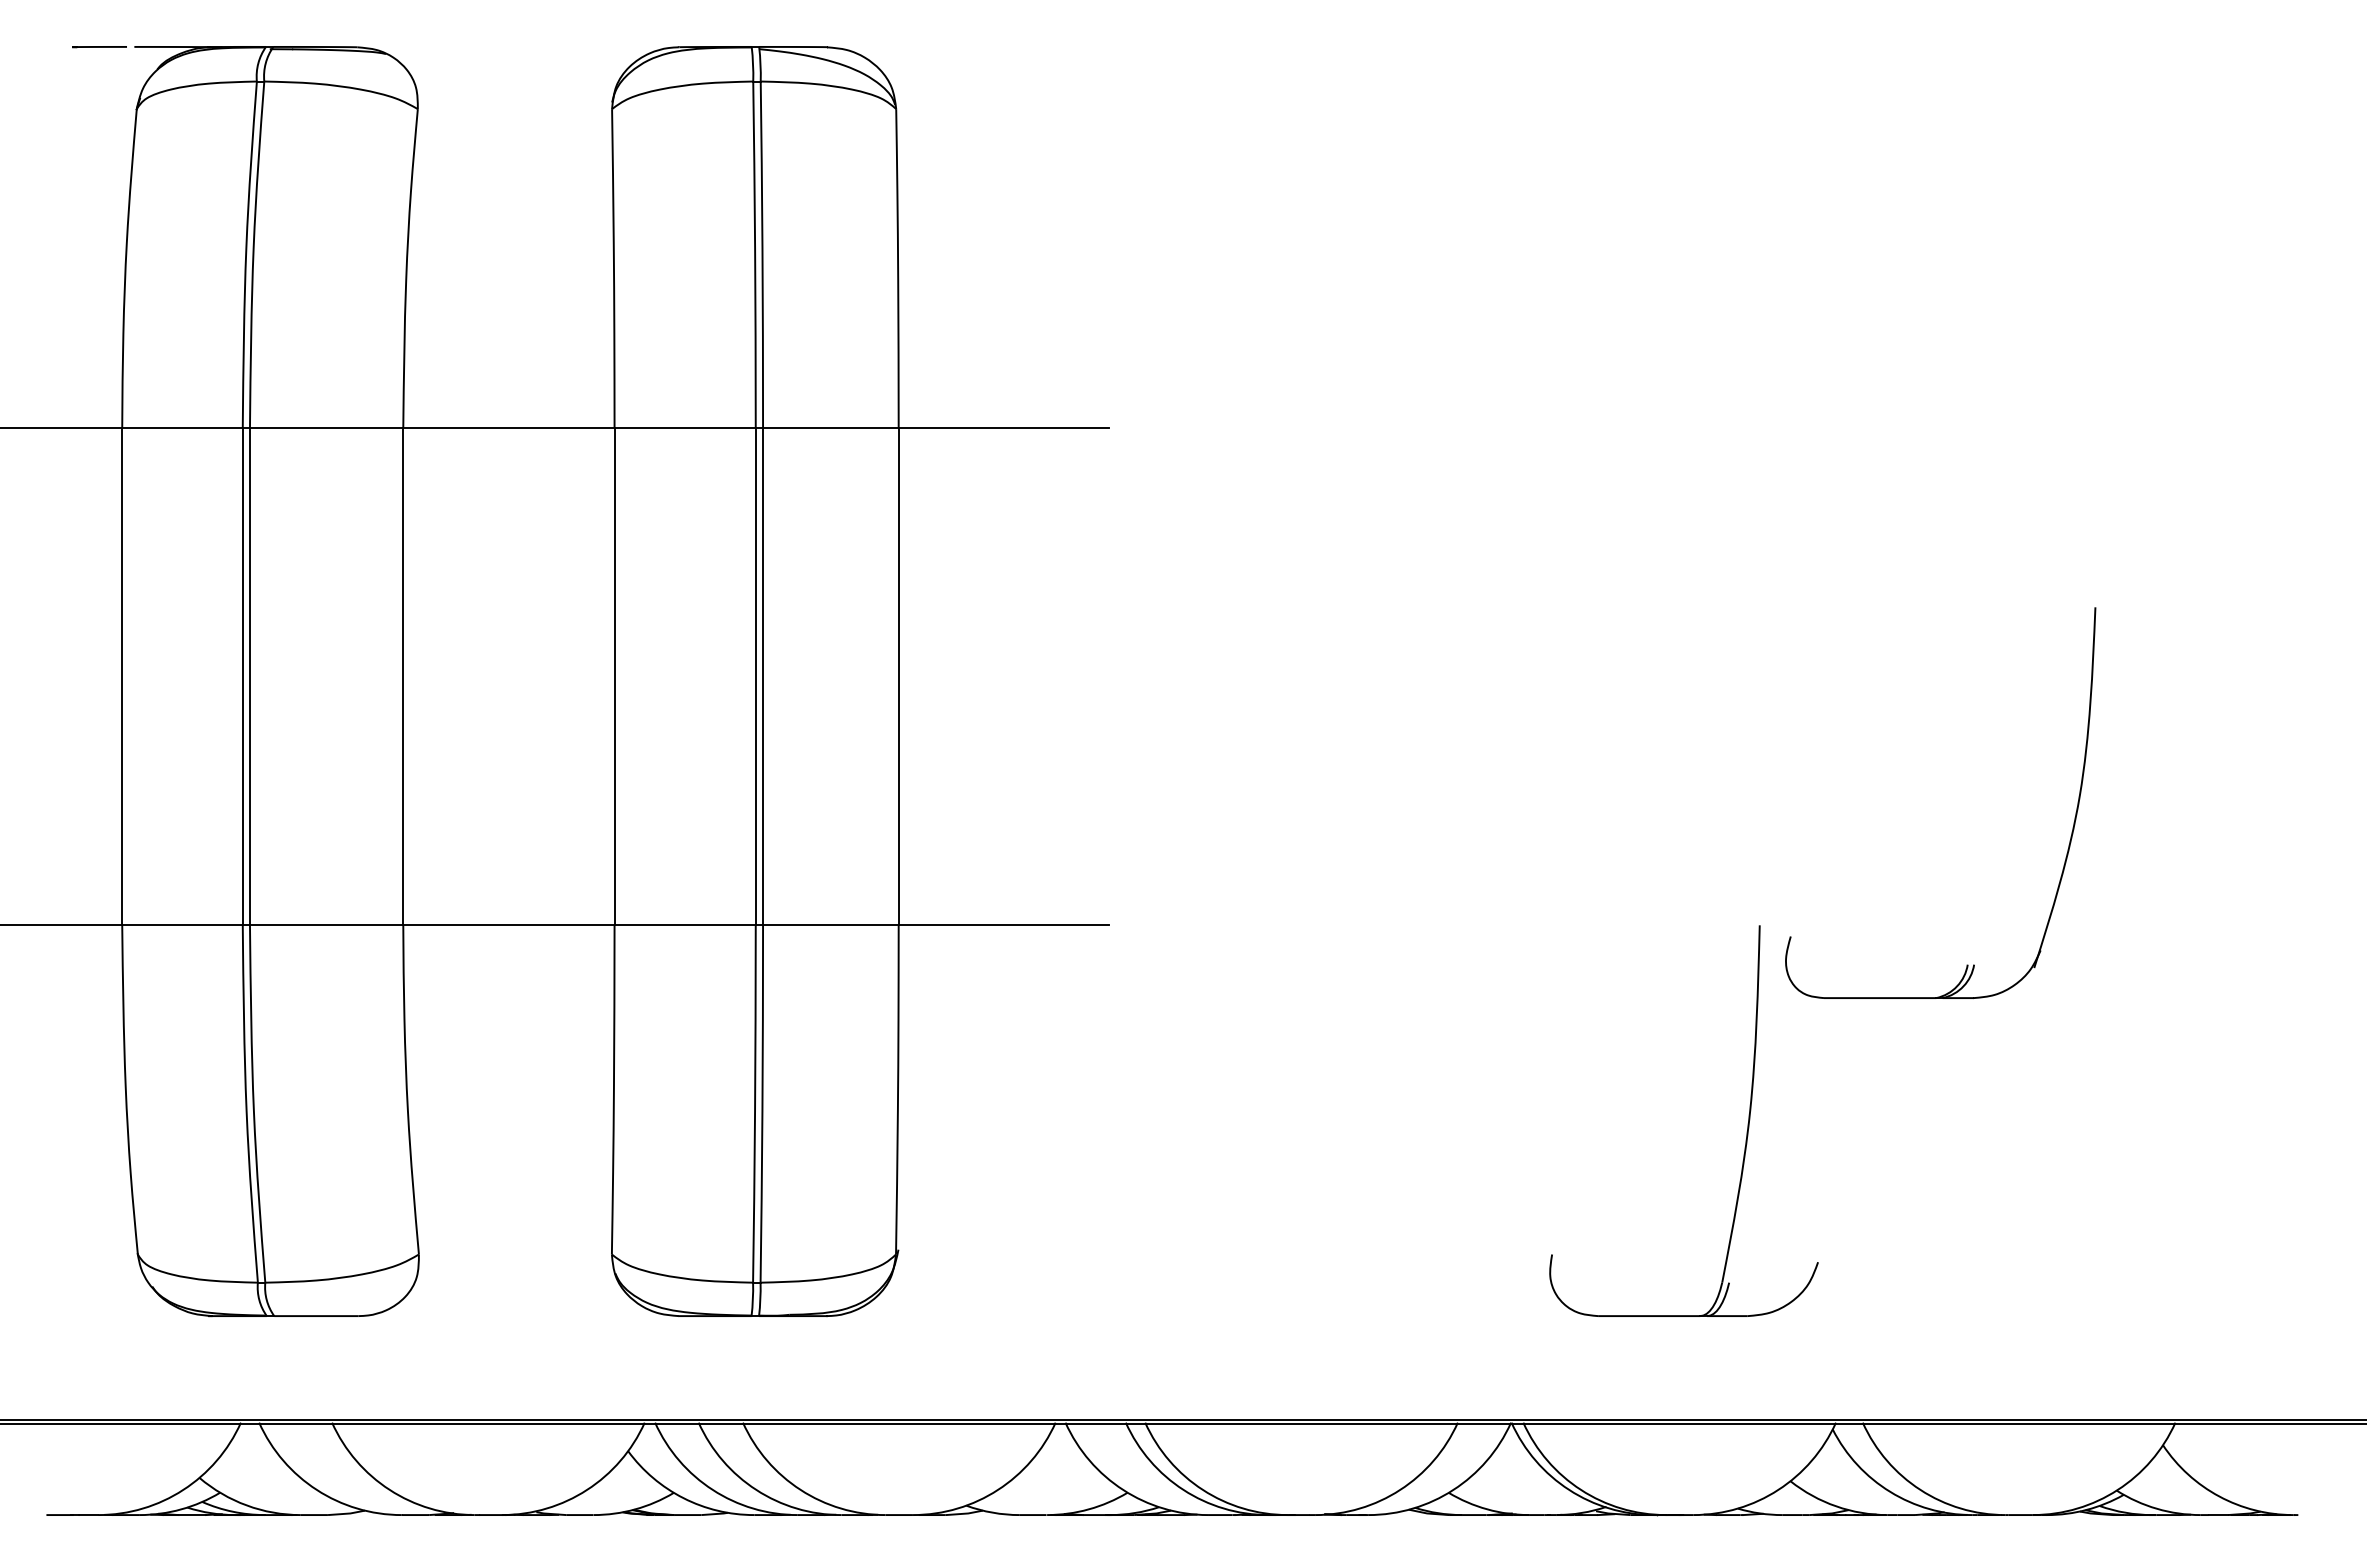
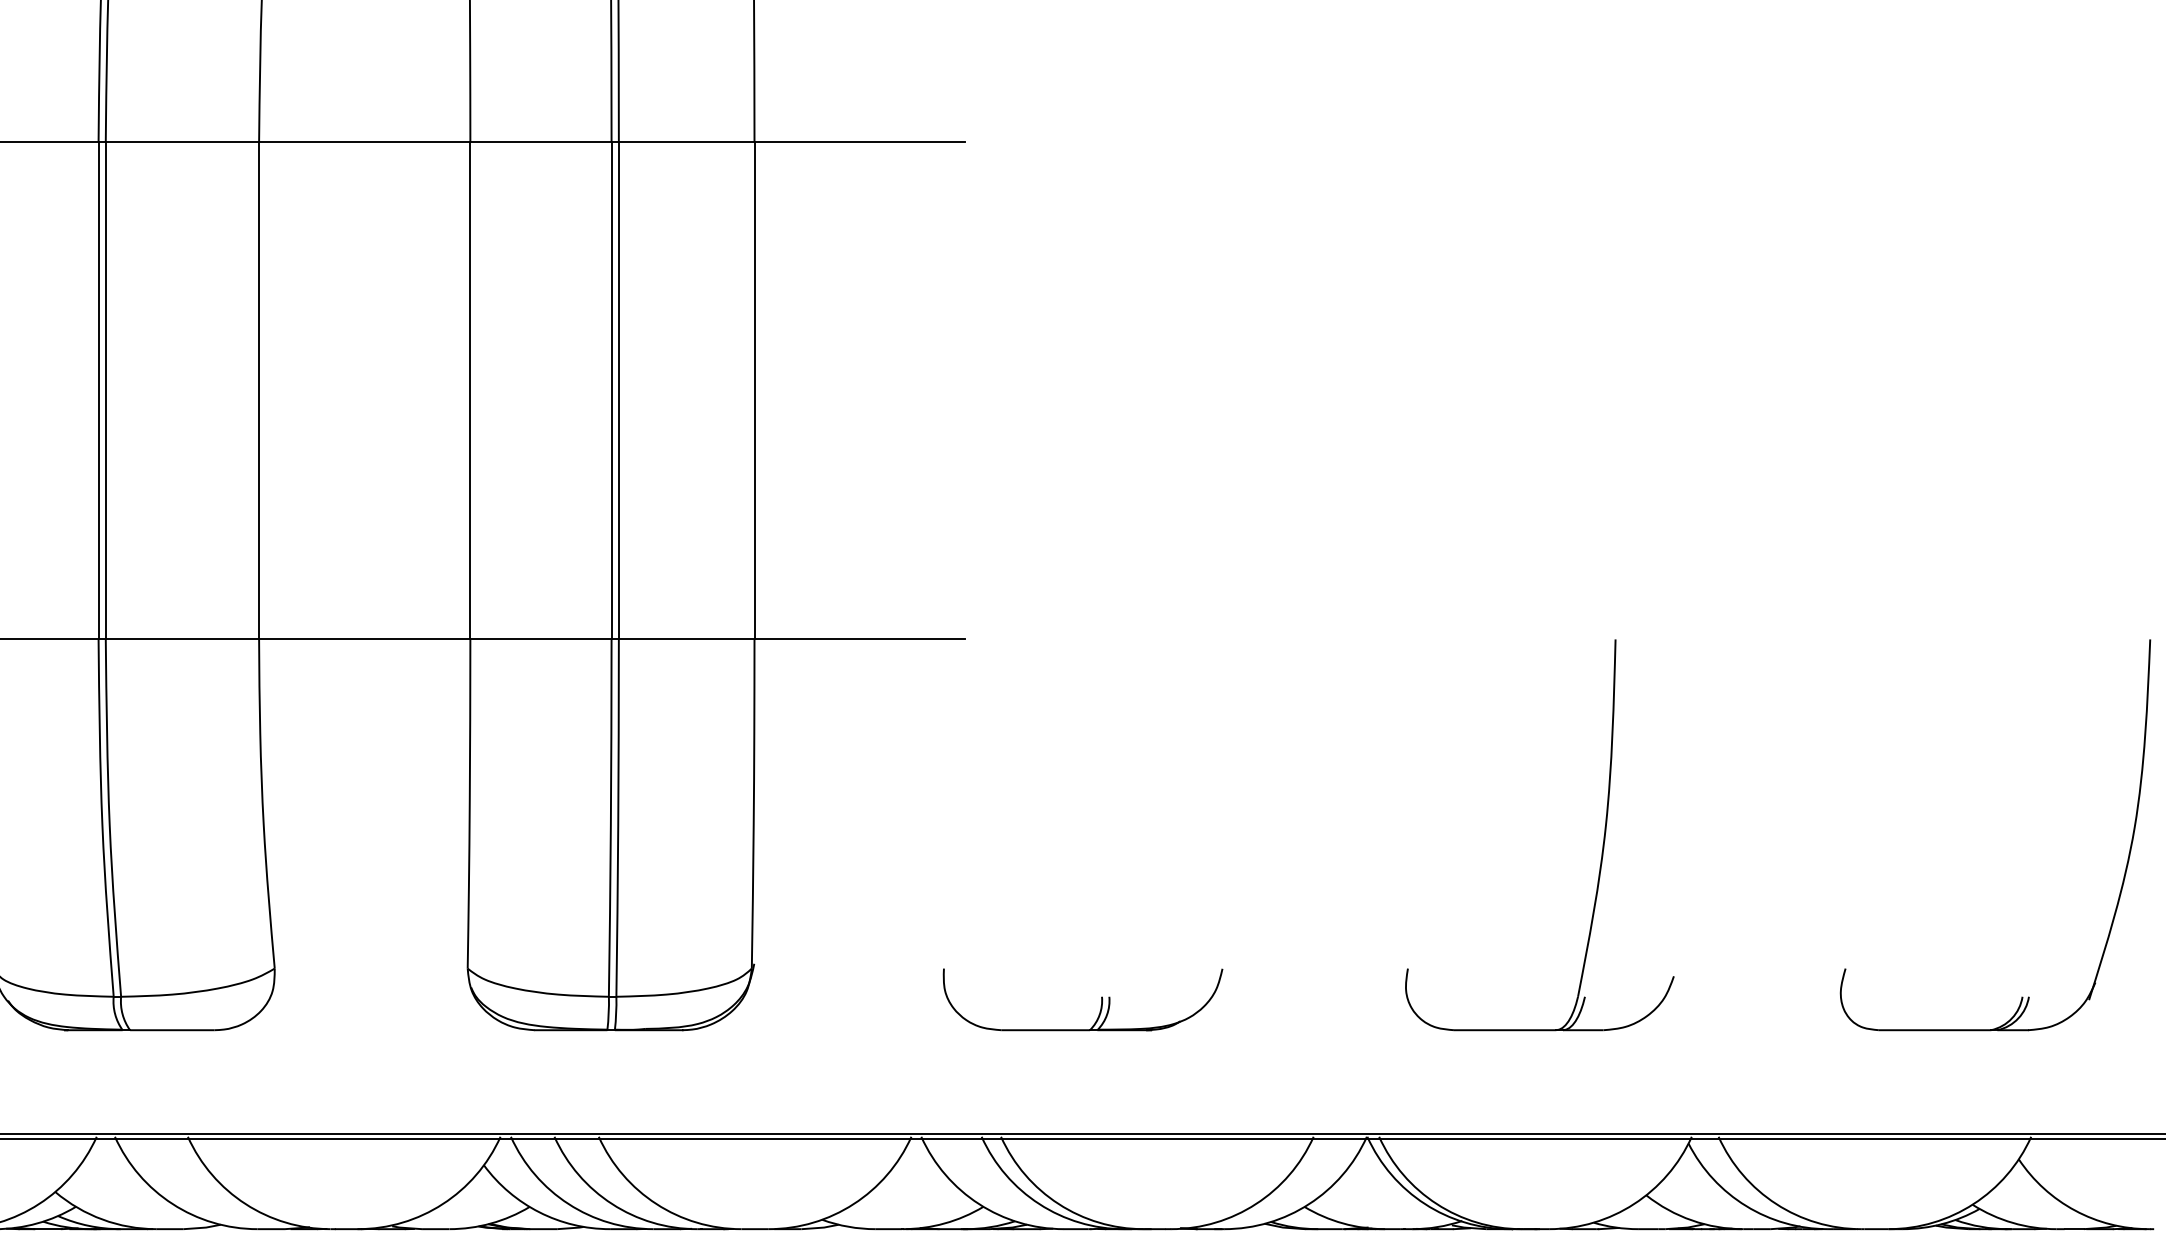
part: (2070, 836) -> (2125, 868), moved
part: (1245, 1285) -> (1101, 999), added

